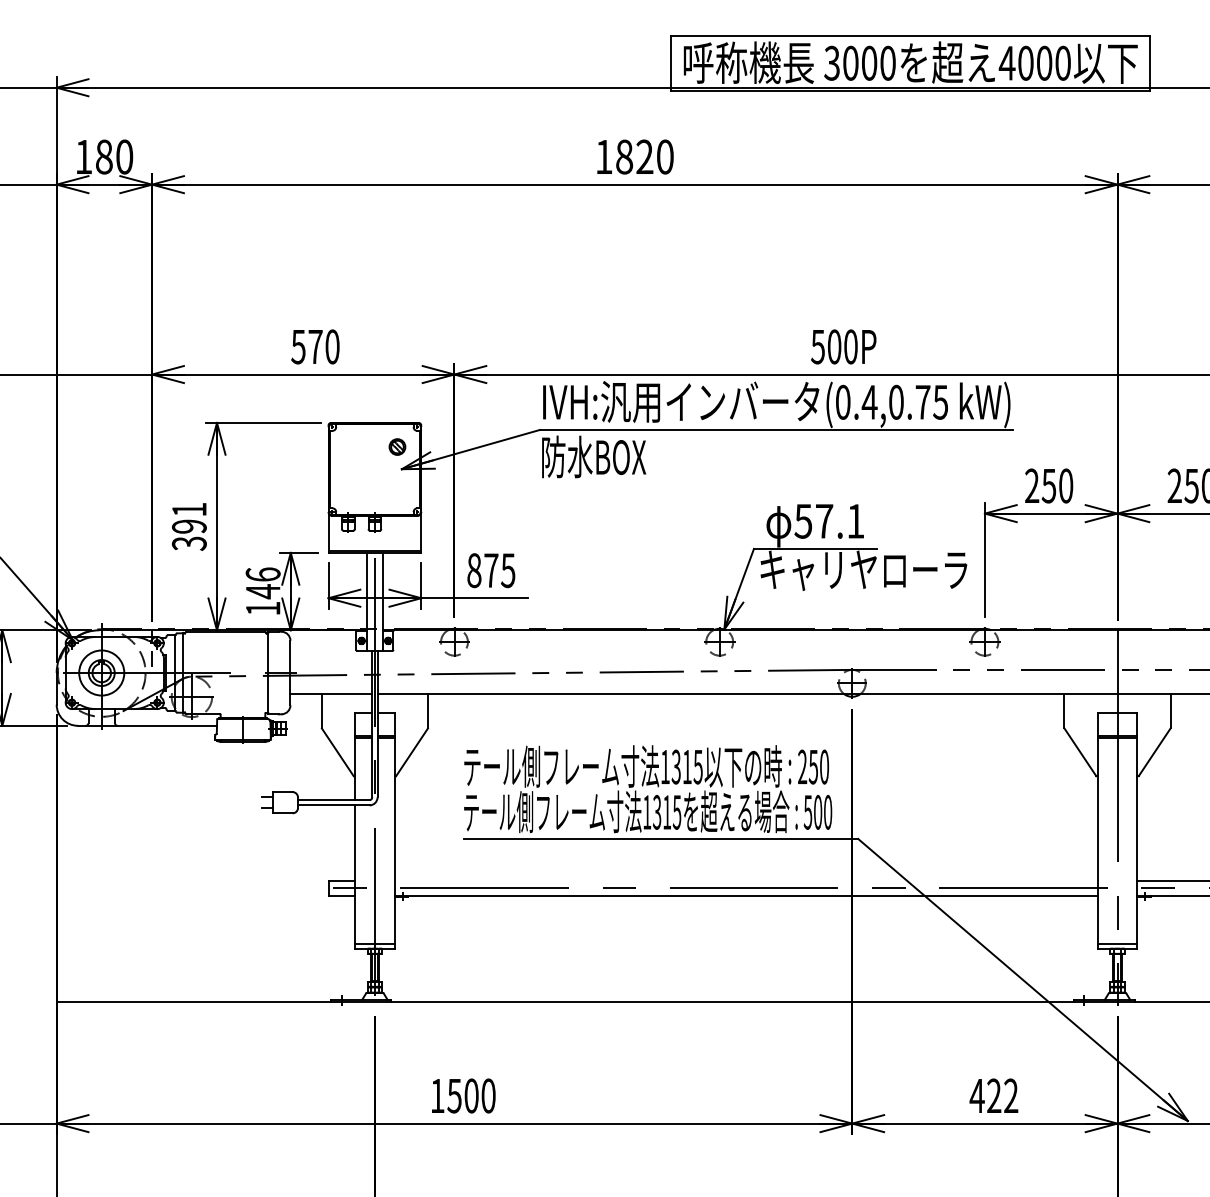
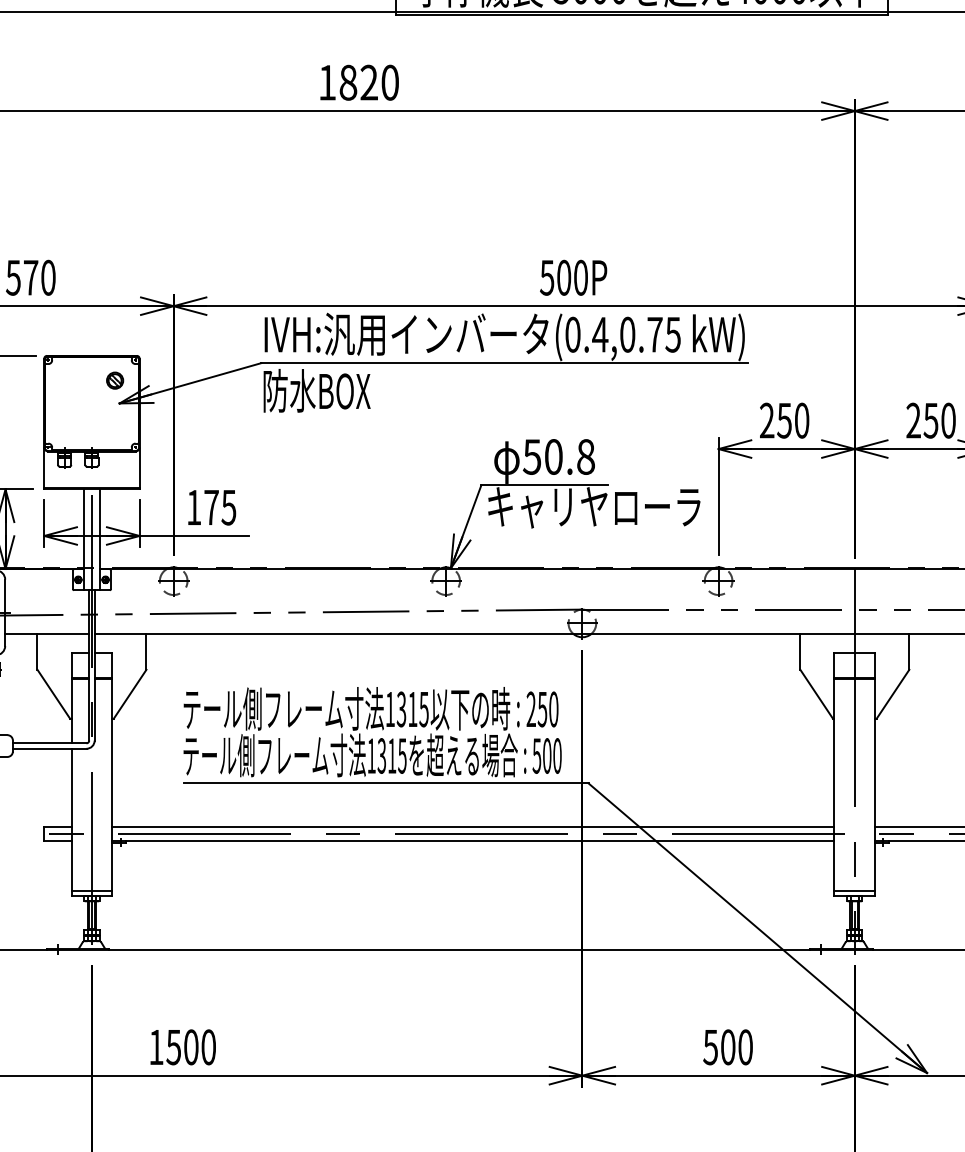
text: (840, 520) -> (570, 456), 57.1 -> 50.8
text: (474, 570) -> (194, 507), 875 -> 175
line: (745, 881) -> (472, 826), added
text: (993, 1095) -> (727, 1046), 422 -> 500

